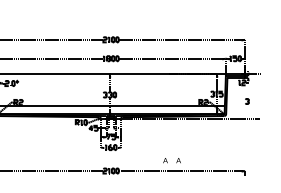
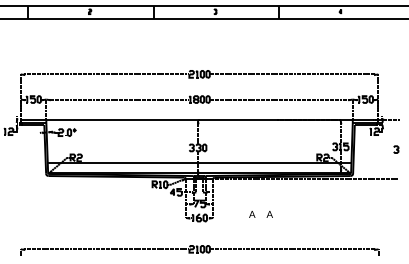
part: (247, 101) -> (396, 149), moved
text: (171, 160) -> (260, 214), moved

